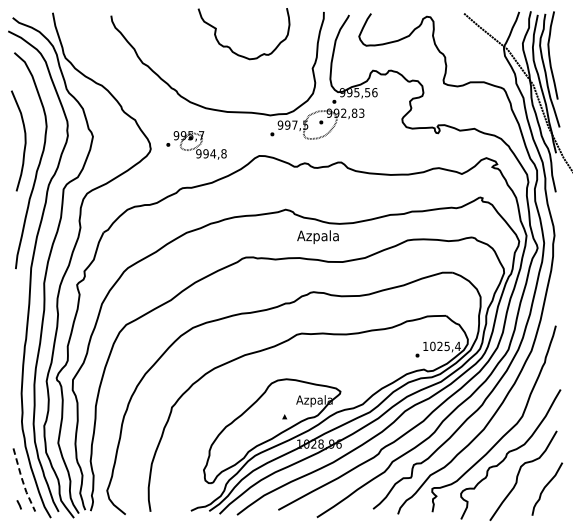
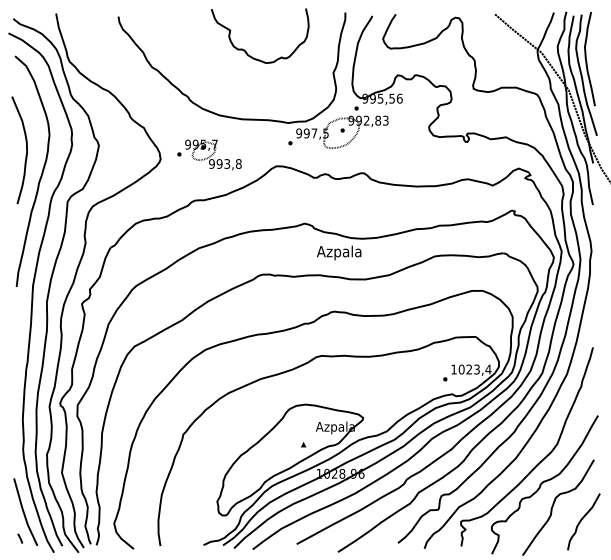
text: (213, 153) -> (227, 163), 994,8 -> 993,8
text: (446, 345) -> (476, 368), 1025,4 -> 1023,4
line: (23, 481) -> (24, 513), dashed -> solid

